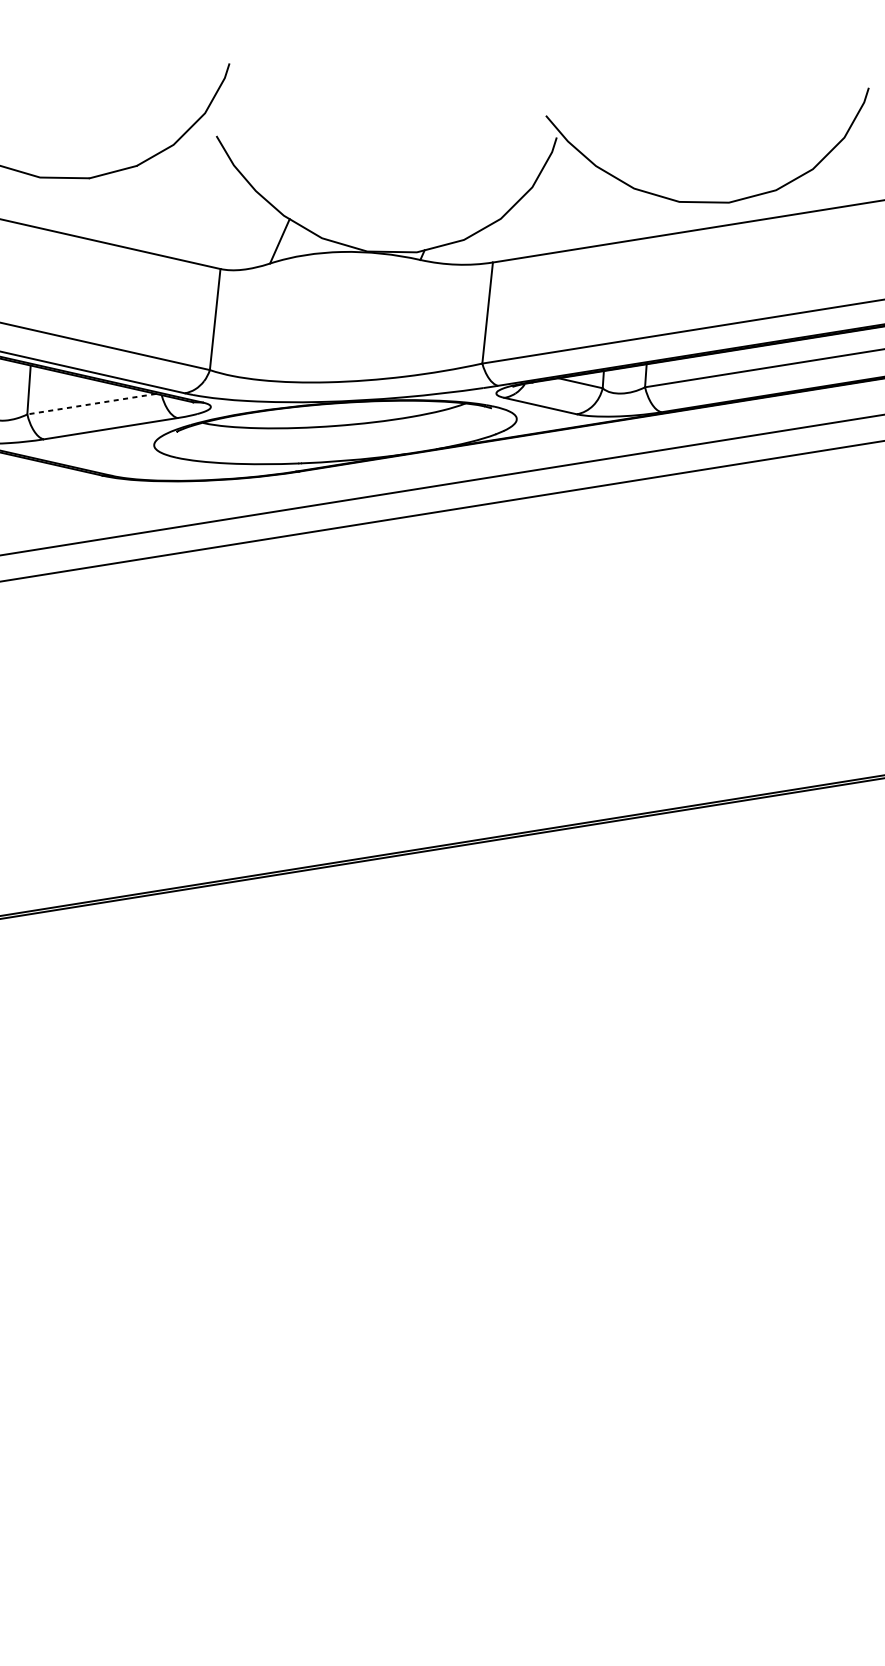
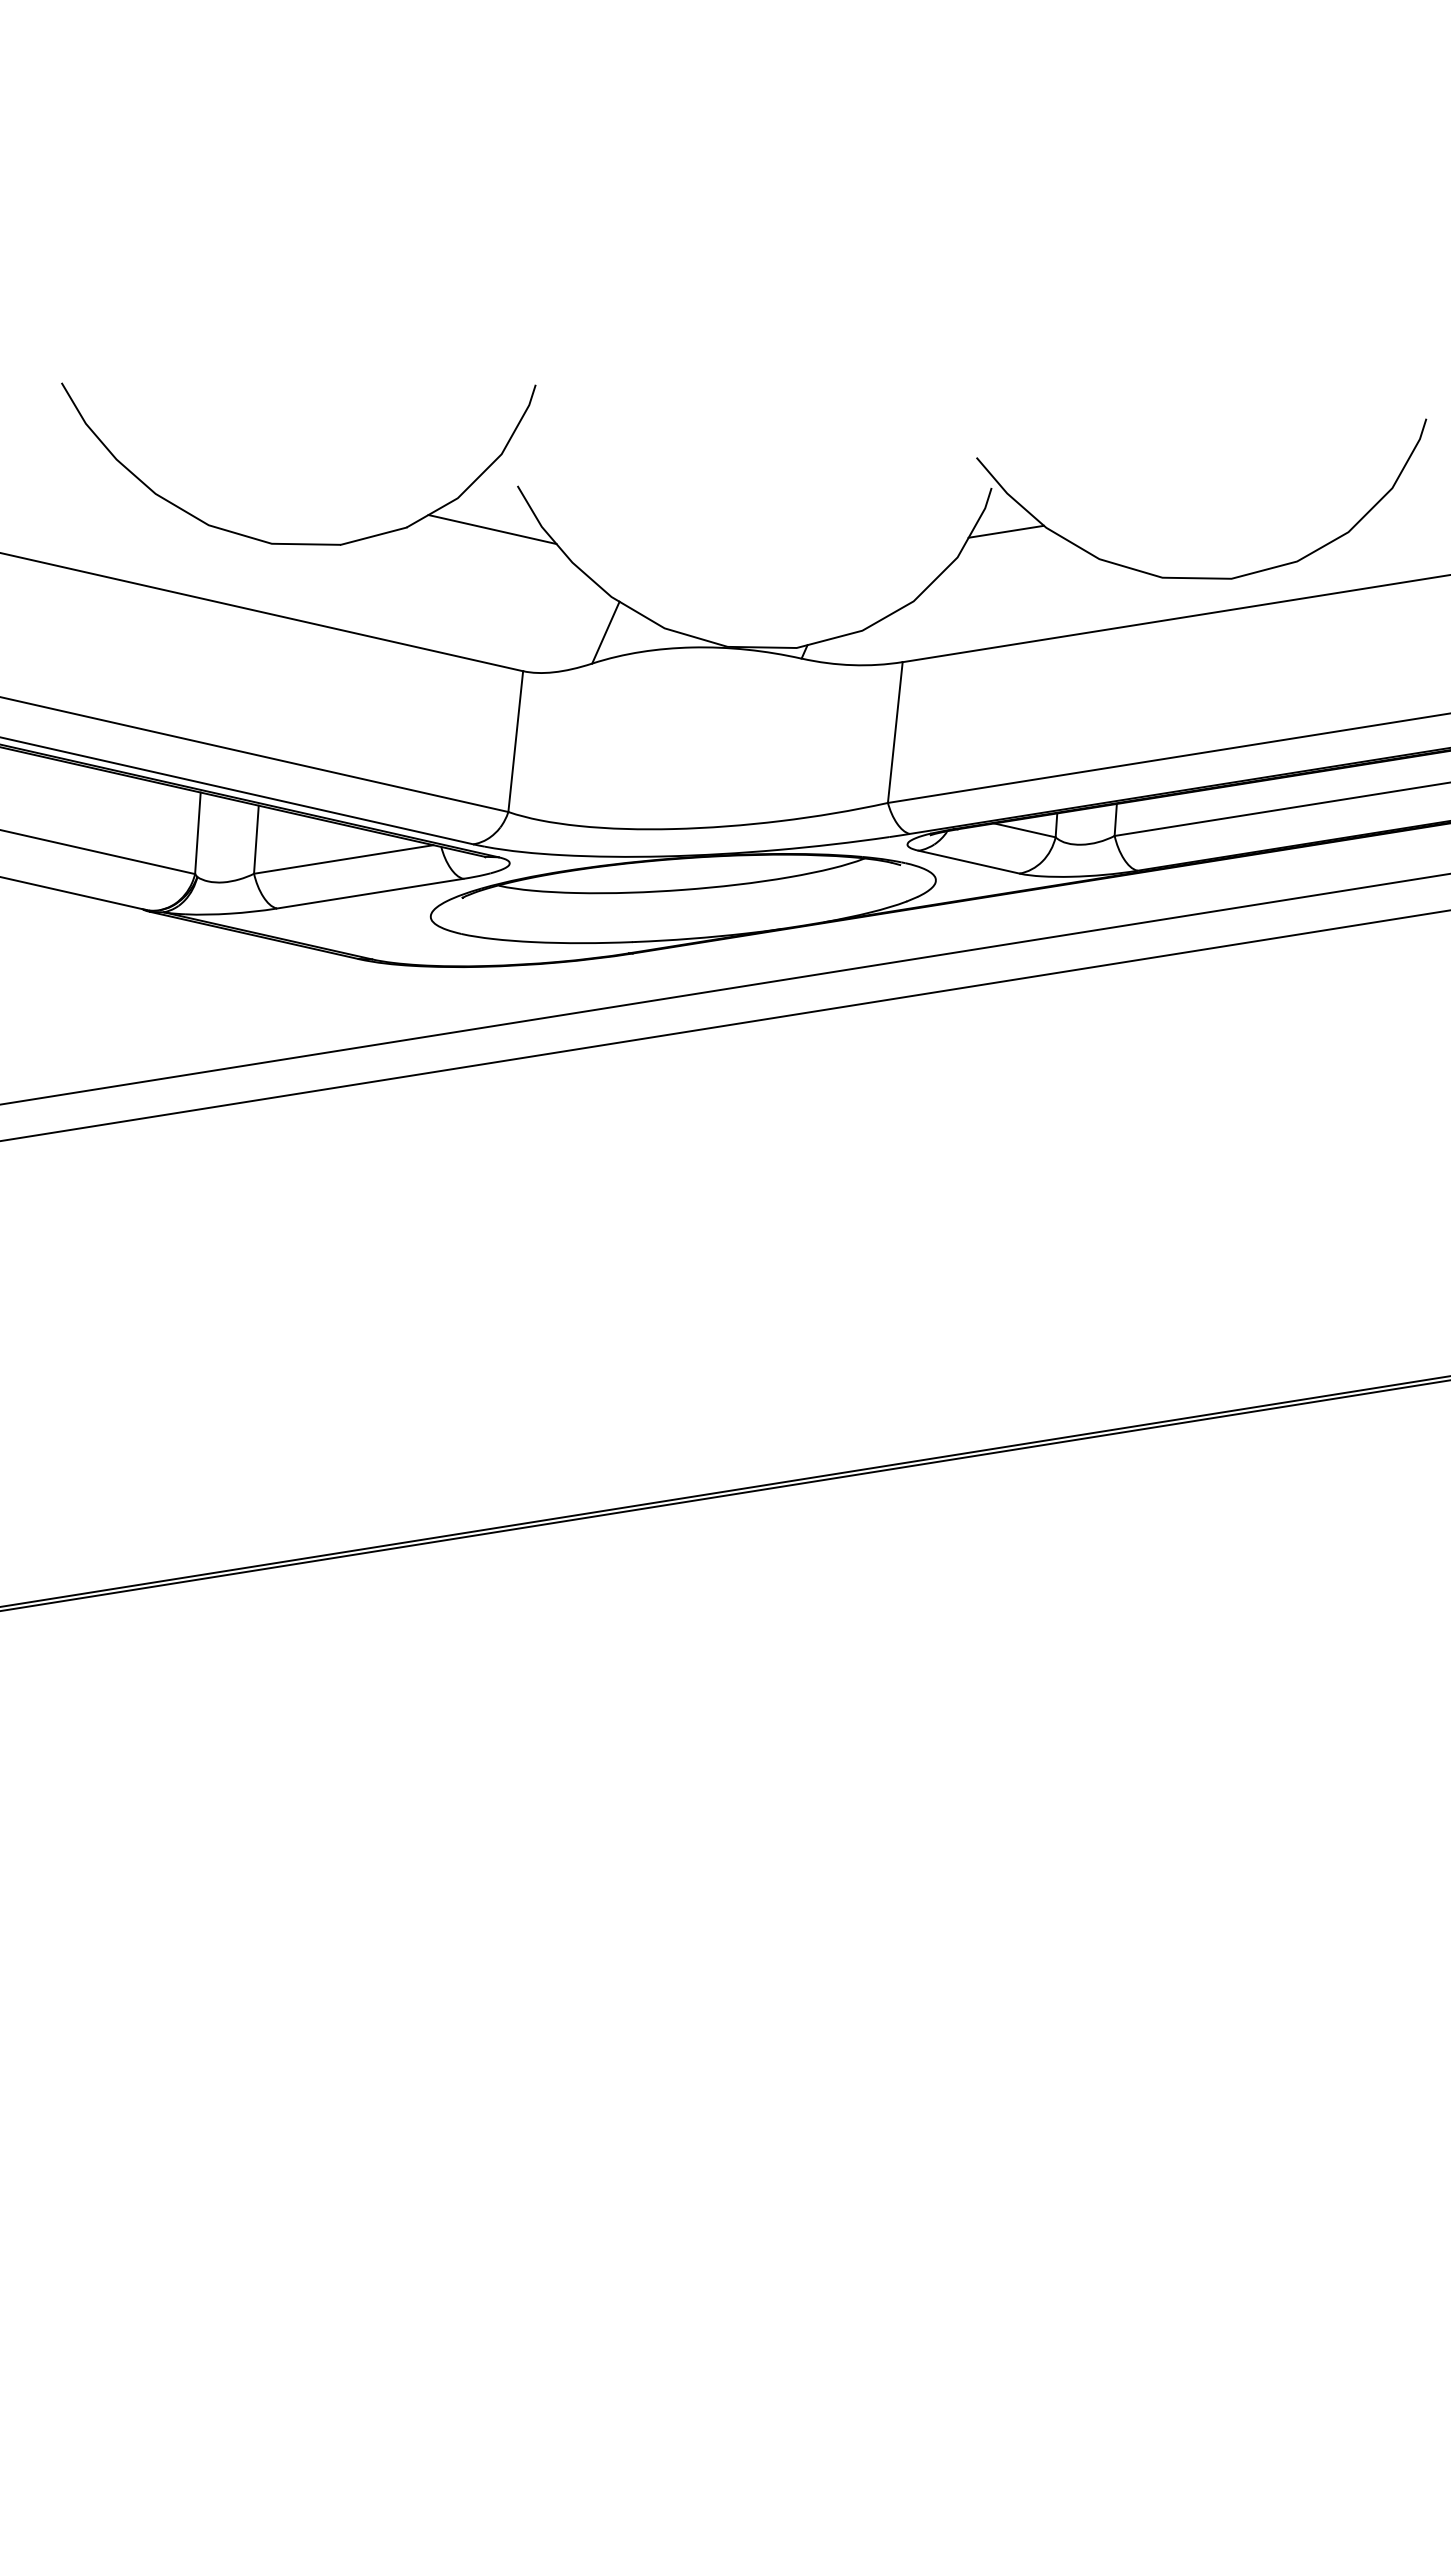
line: (198, 167) -> (492, 529), added
line: (567, 168) -> (1006, 531), added
line: (91, 404) -> (343, 859), dashed -> solid

